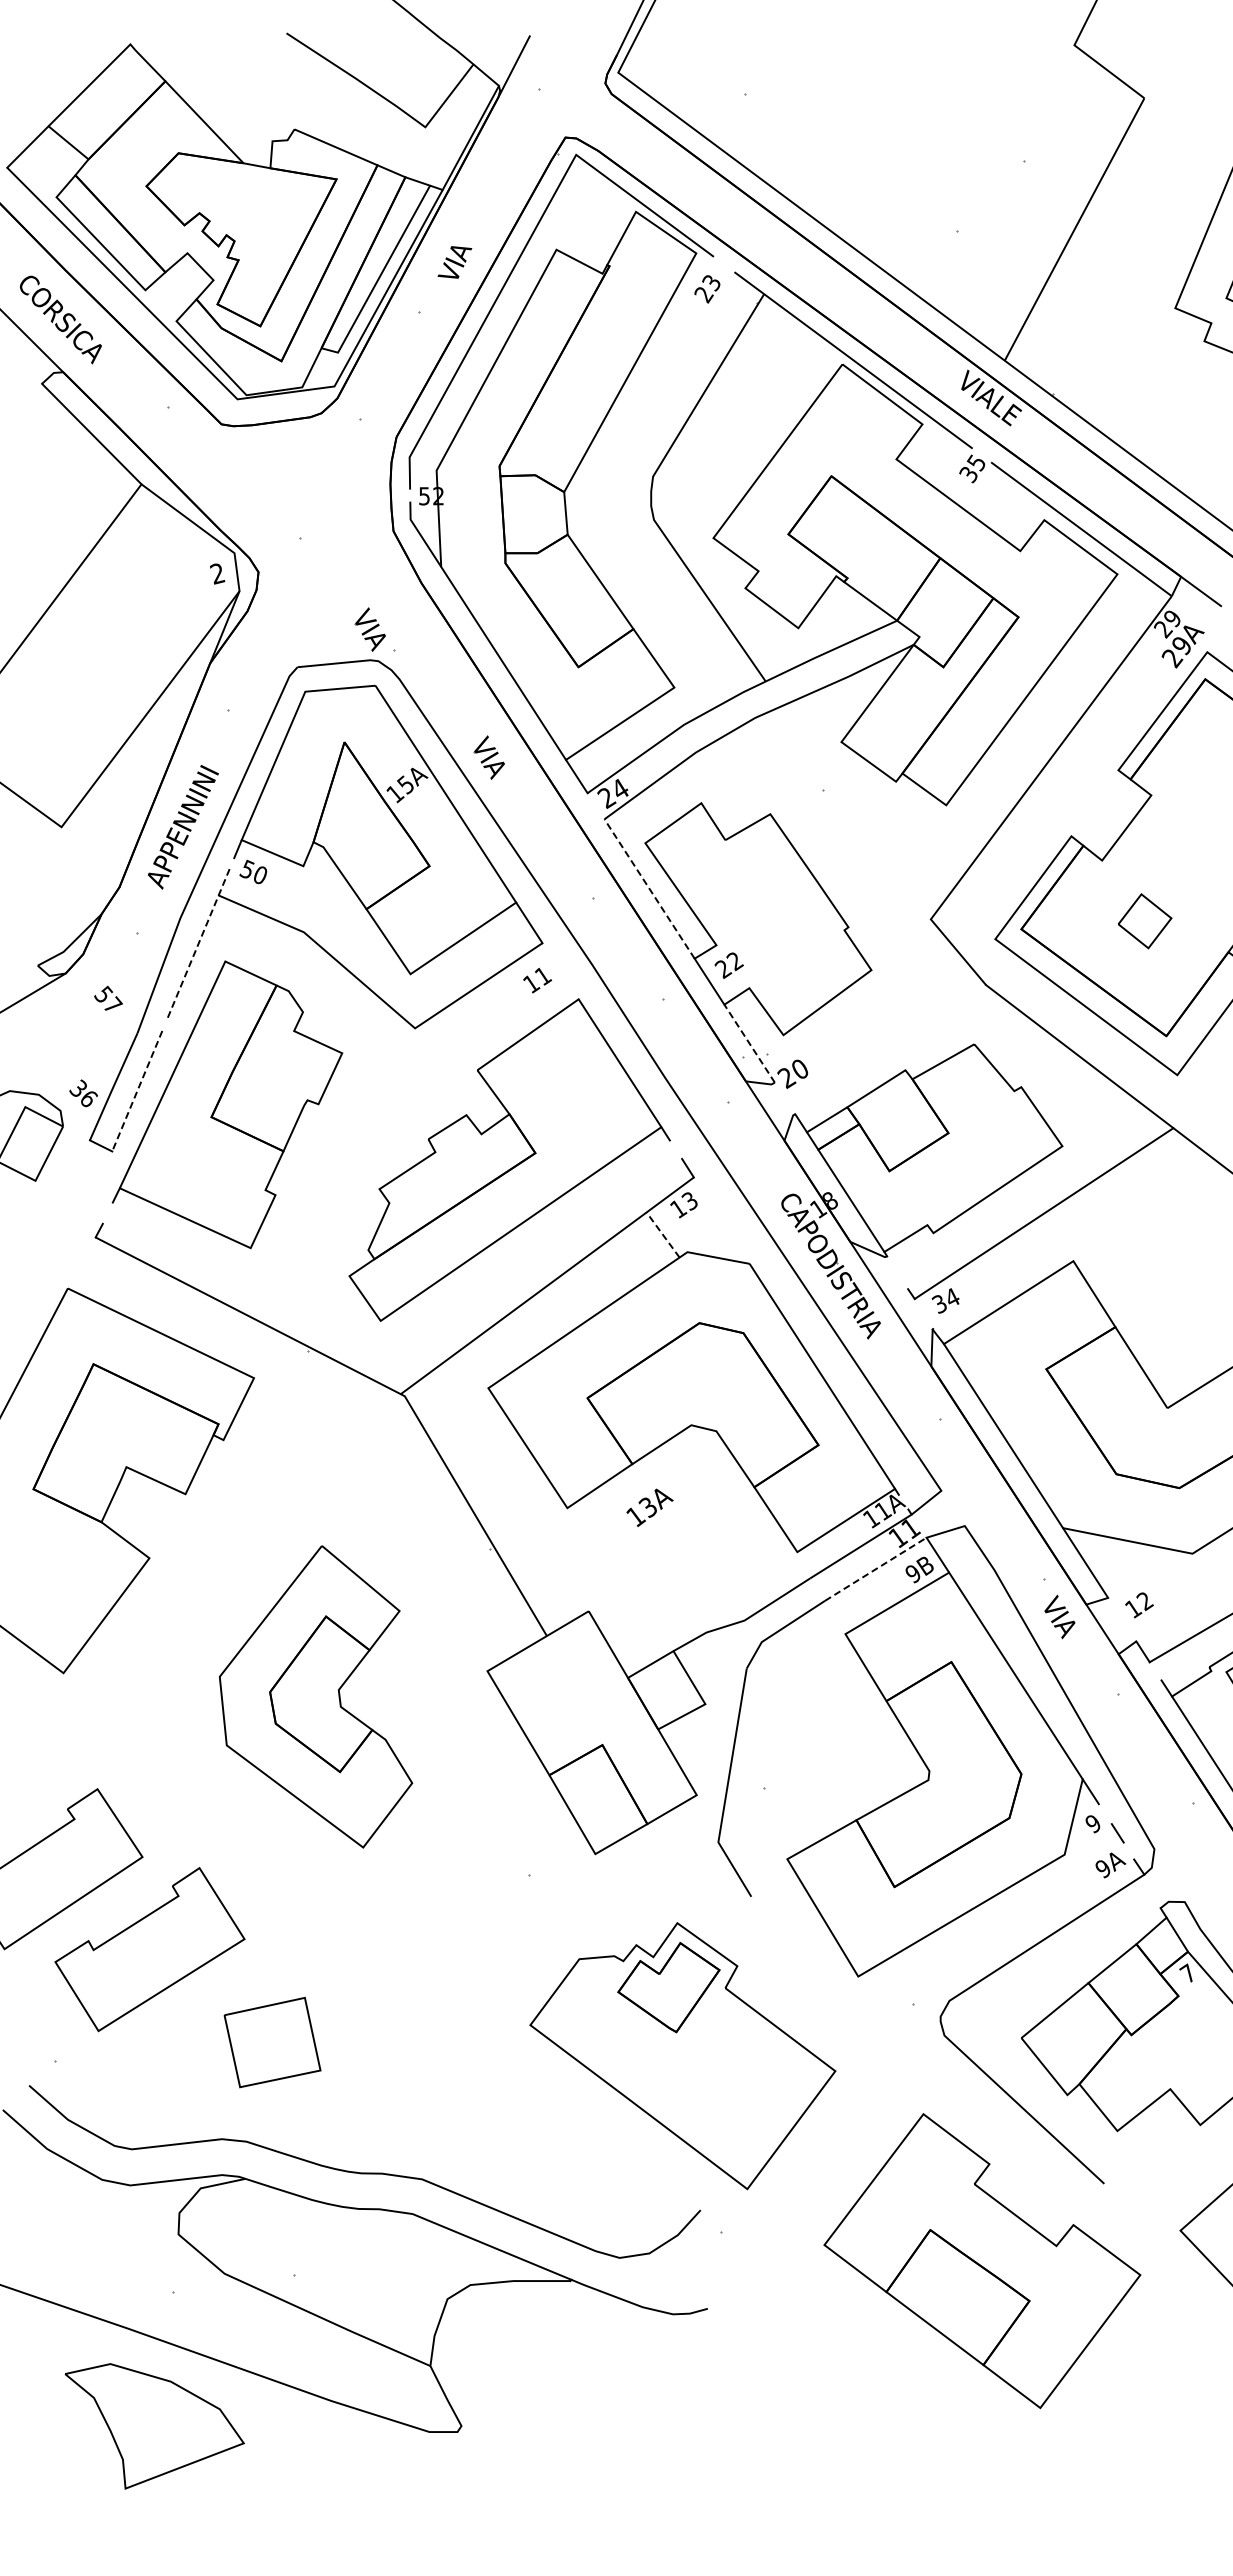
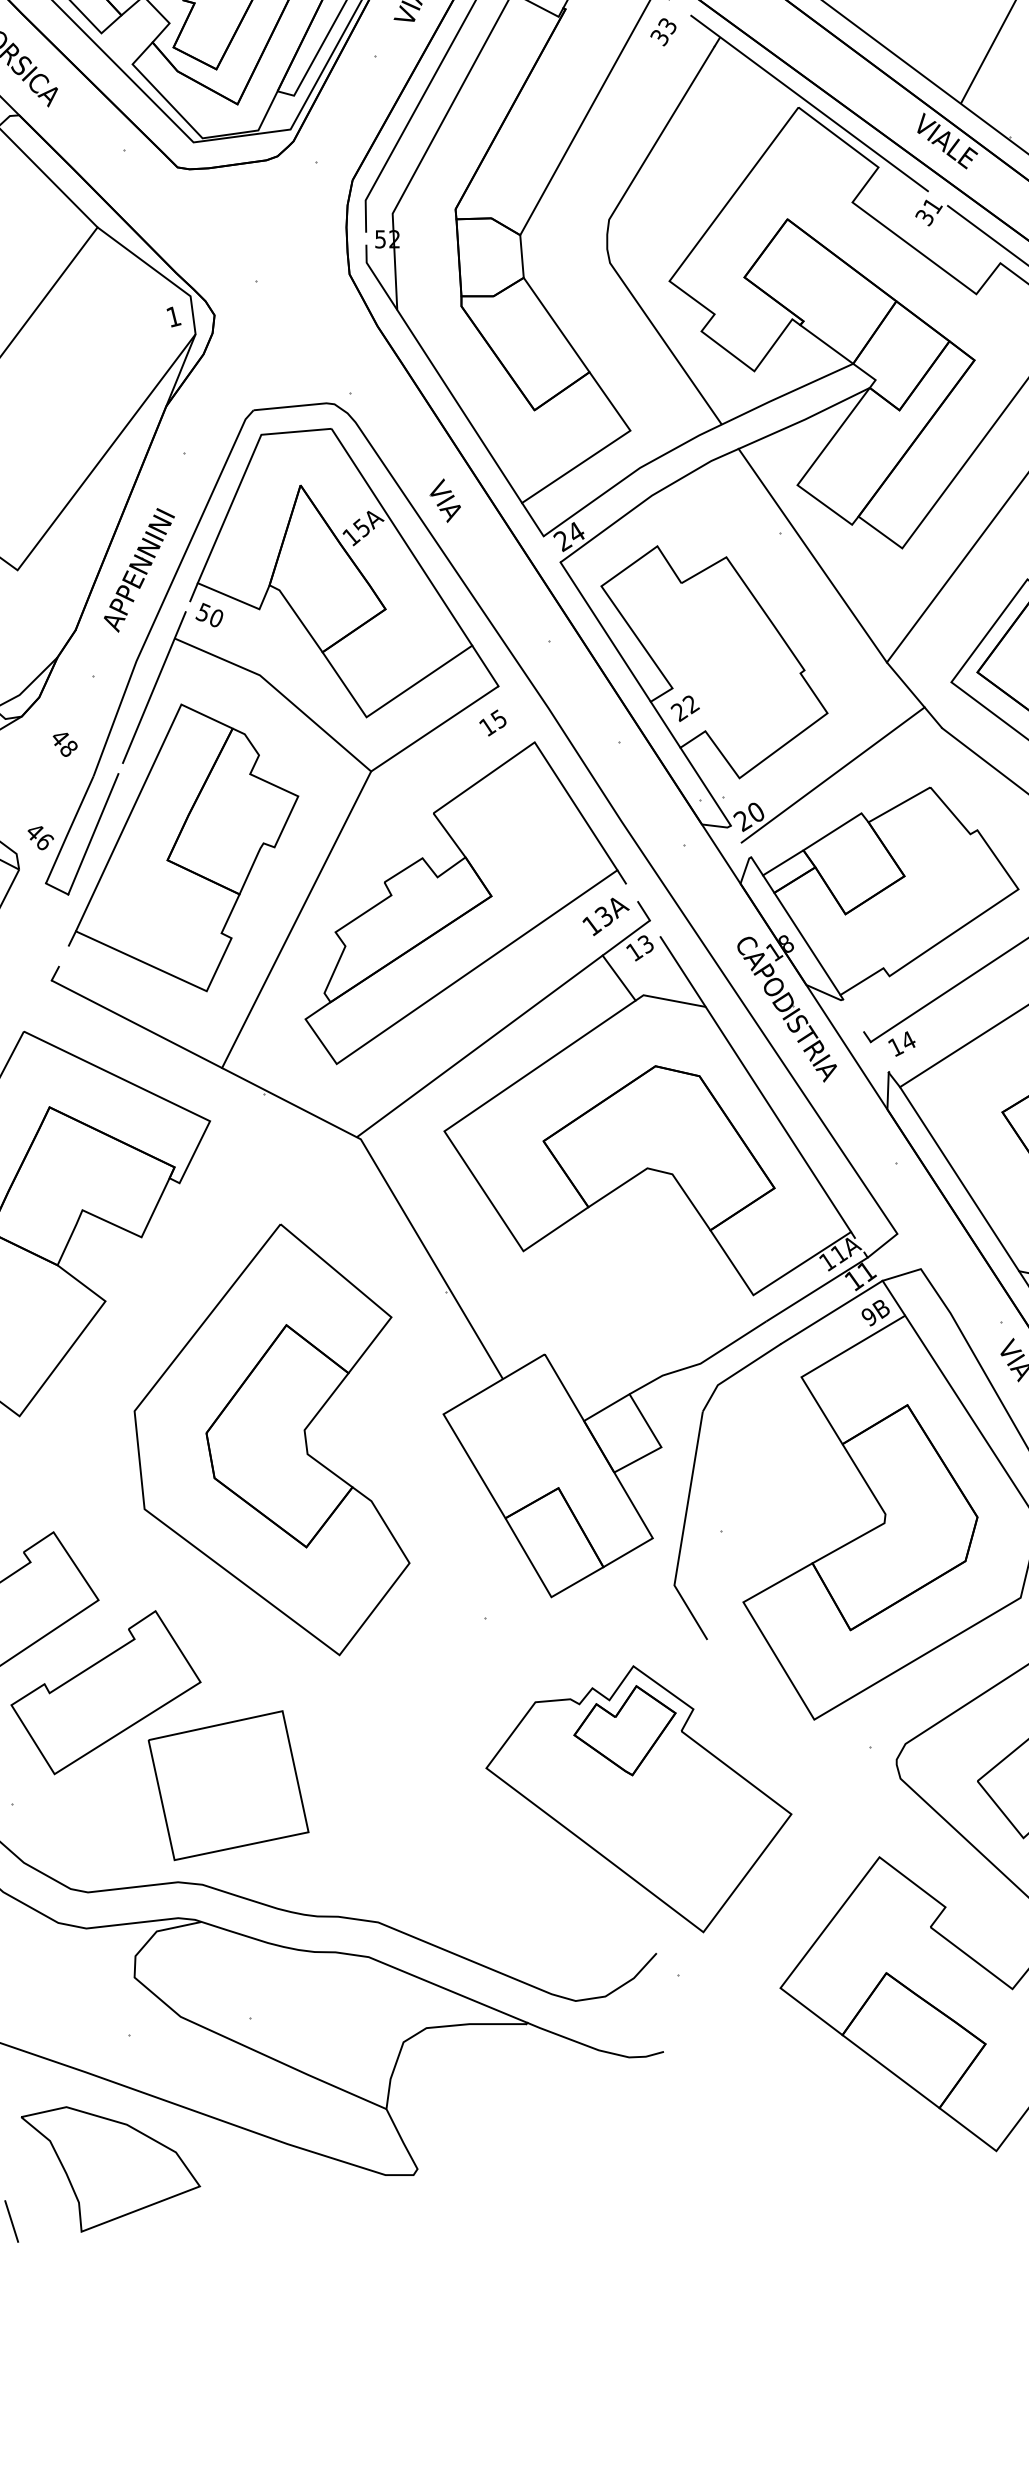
text: (703, 295) -> (659, 38), 23 -> 33
text: (976, 462) -> (932, 205), 35 -> 31
text: (217, 573) -> (173, 316), 2 -> 1
part: (369, 629) -> (325, 372), removed
line: (856, 812) -> (812, 555), added
line: (649, 888) -> (605, 631), dashed -> solid
line: (198, 944) -> (154, 687), dashed -> solid
text: (543, 975) -> (499, 718), 11 -> 15
text: (108, 999) -> (64, 742), 57 -> 48
line: (876, 1031) -> (832, 774), added
line: (749, 1043) -> (705, 786), dashed -> solid
text: (78, 1088) -> (34, 831), 36 -> 46
line: (137, 1091) -> (93, 834), dashed -> solid
line: (340, 1176) -> (296, 919), added
line: (726, 1228) -> (682, 971), added
line: (663, 1235) -> (619, 978), dashed -> solid
text: (939, 1304) -> (895, 1047), 34 -> 14
text: (649, 1507) -> (605, 916), moved
line: (875, 1569) -> (831, 1312), dashed -> solid
part: (315, 1696) -> (271, 1439), size x1.43
part: (272, 2042) -> (228, 1785), size x1.67
line: (55, 2478) -> (11, 2221), added

